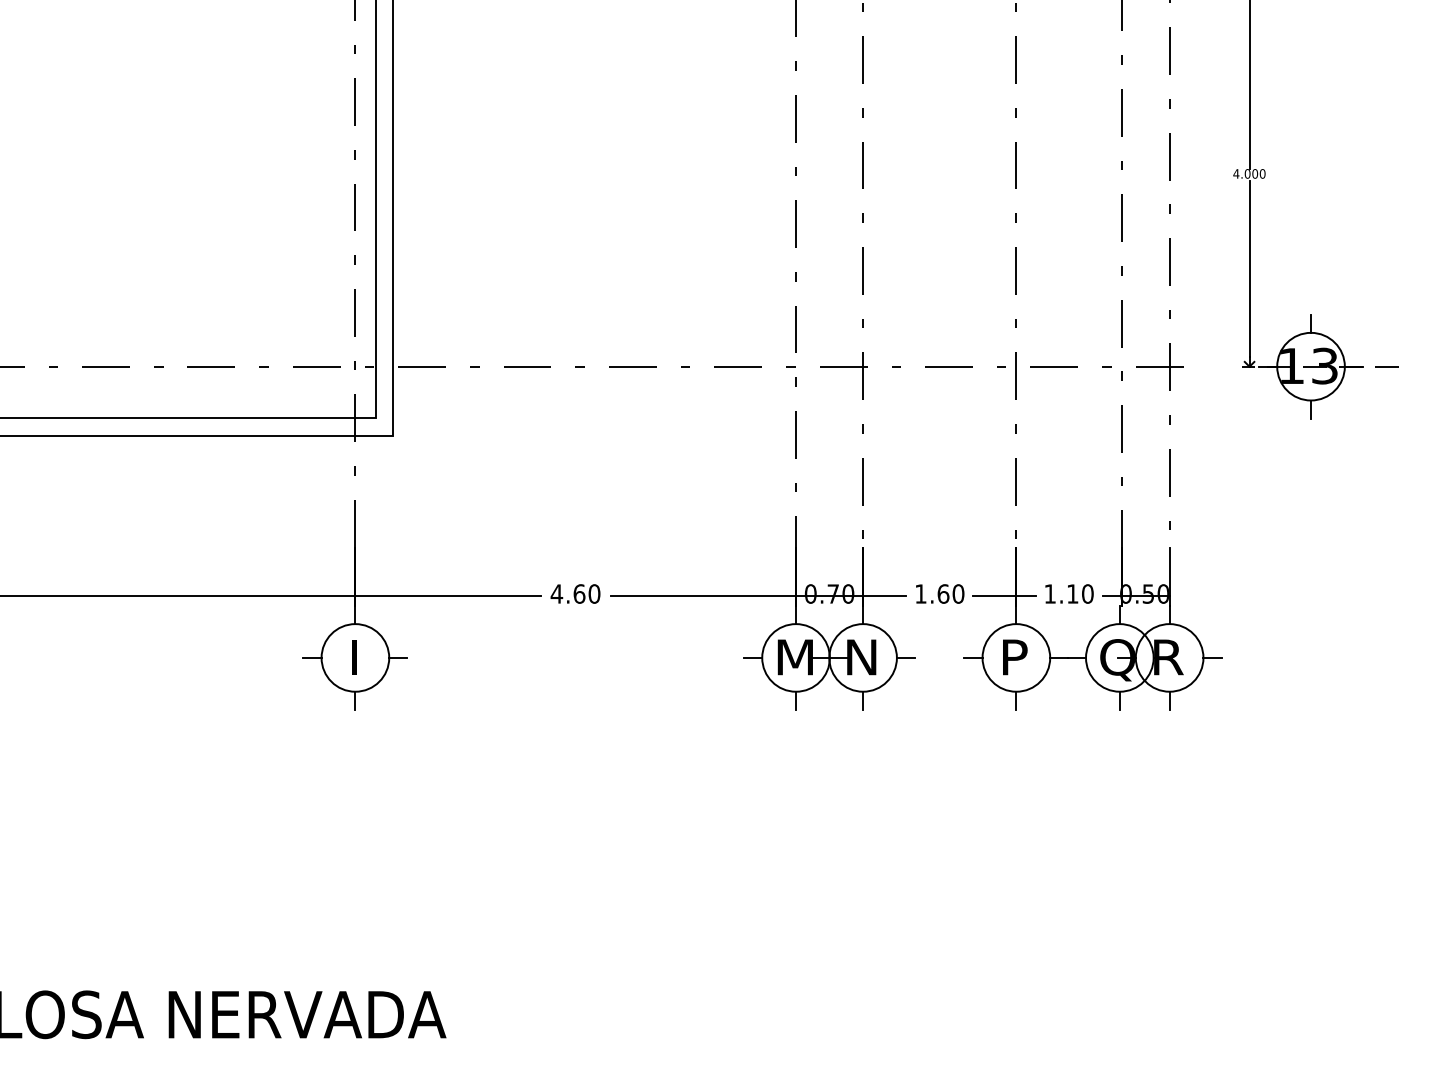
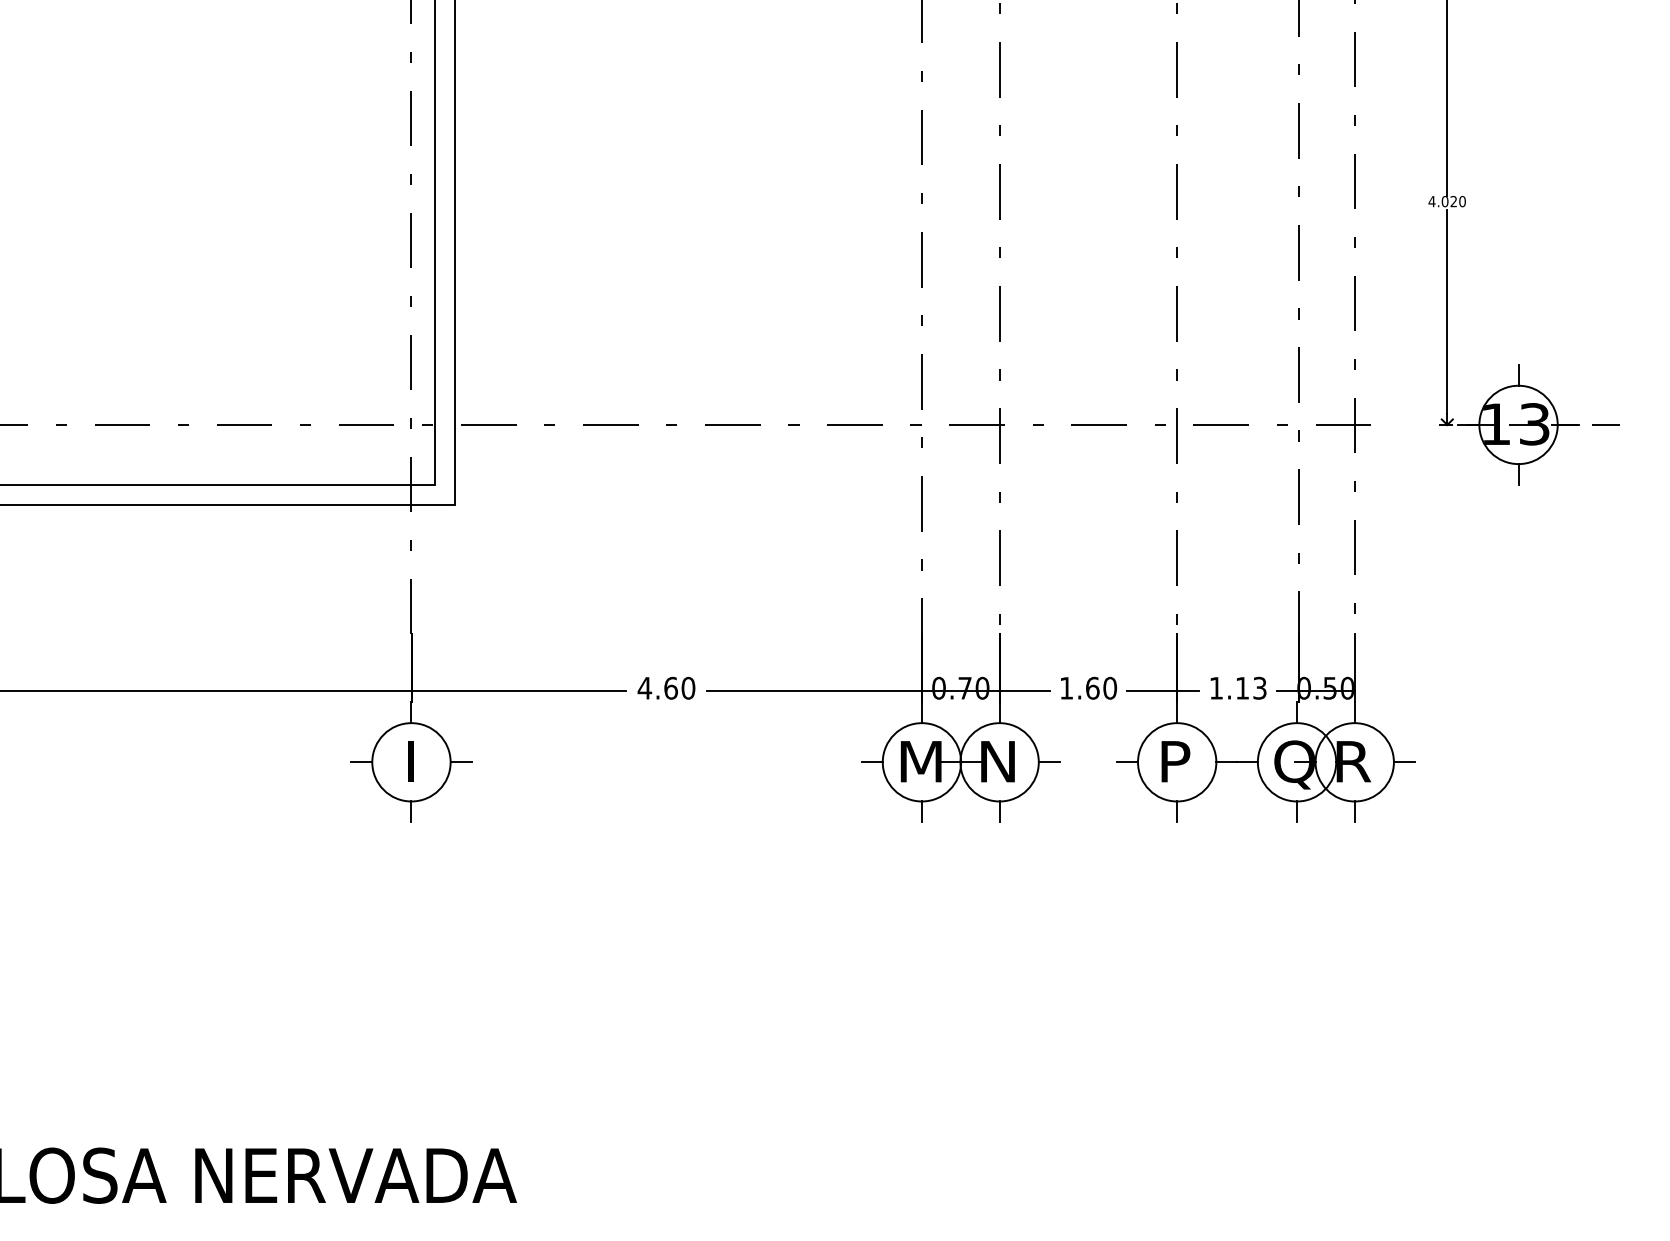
text: (1254, 173) -> (1453, 201), 4.000 -> 4.020
text: (1087, 593) -> (1259, 687), 1.10 -> 1.13

